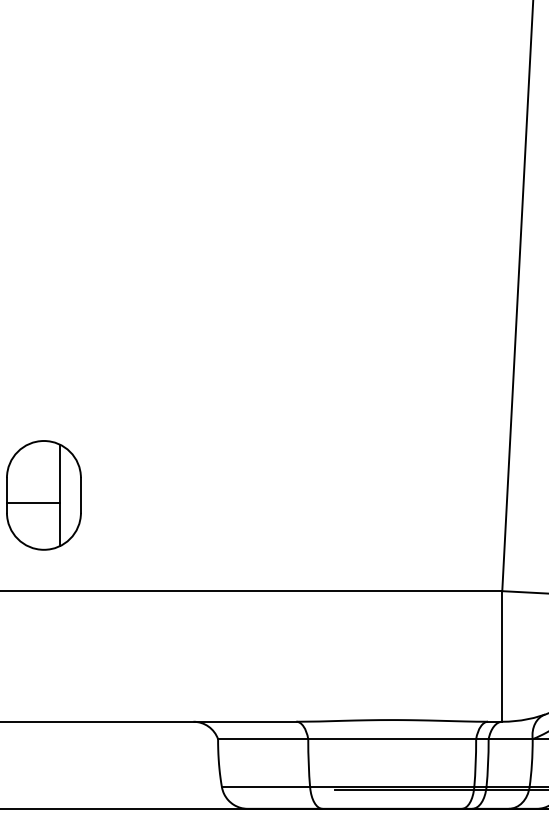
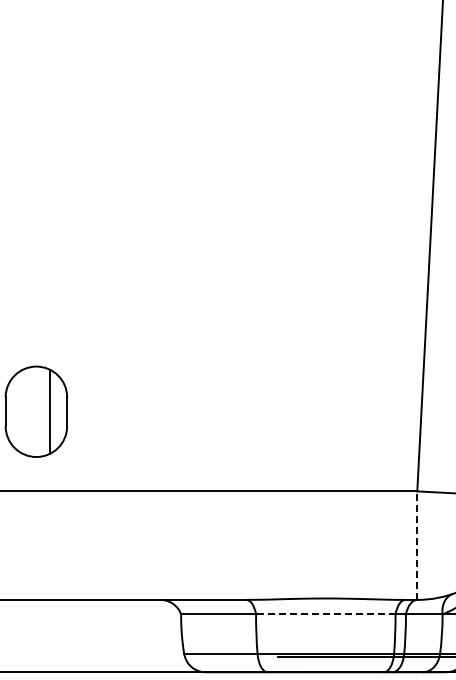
line: (33, 502) -> (27, 417), removed
line: (502, 656) -> (417, 545), solid -> dashed
line: (391, 739) -> (325, 614), solid -> dashed

